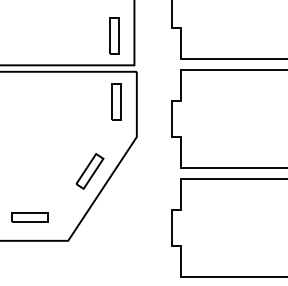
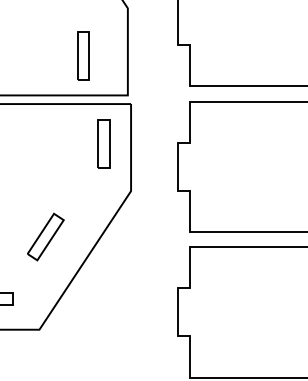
part: (114, 35) -> (83, 55), moved
part: (89, 171) -> (45, 237), moved

